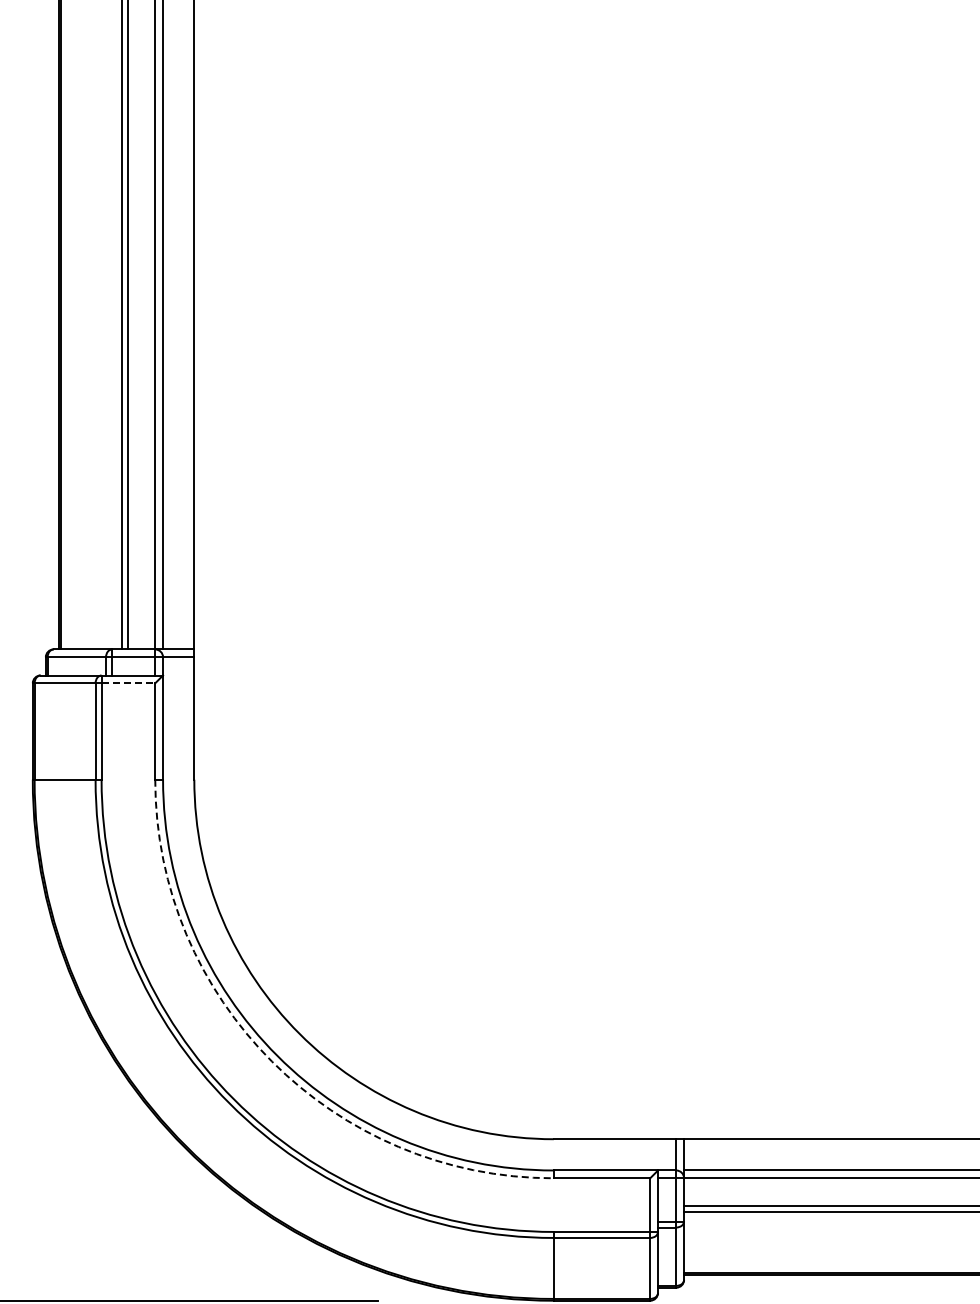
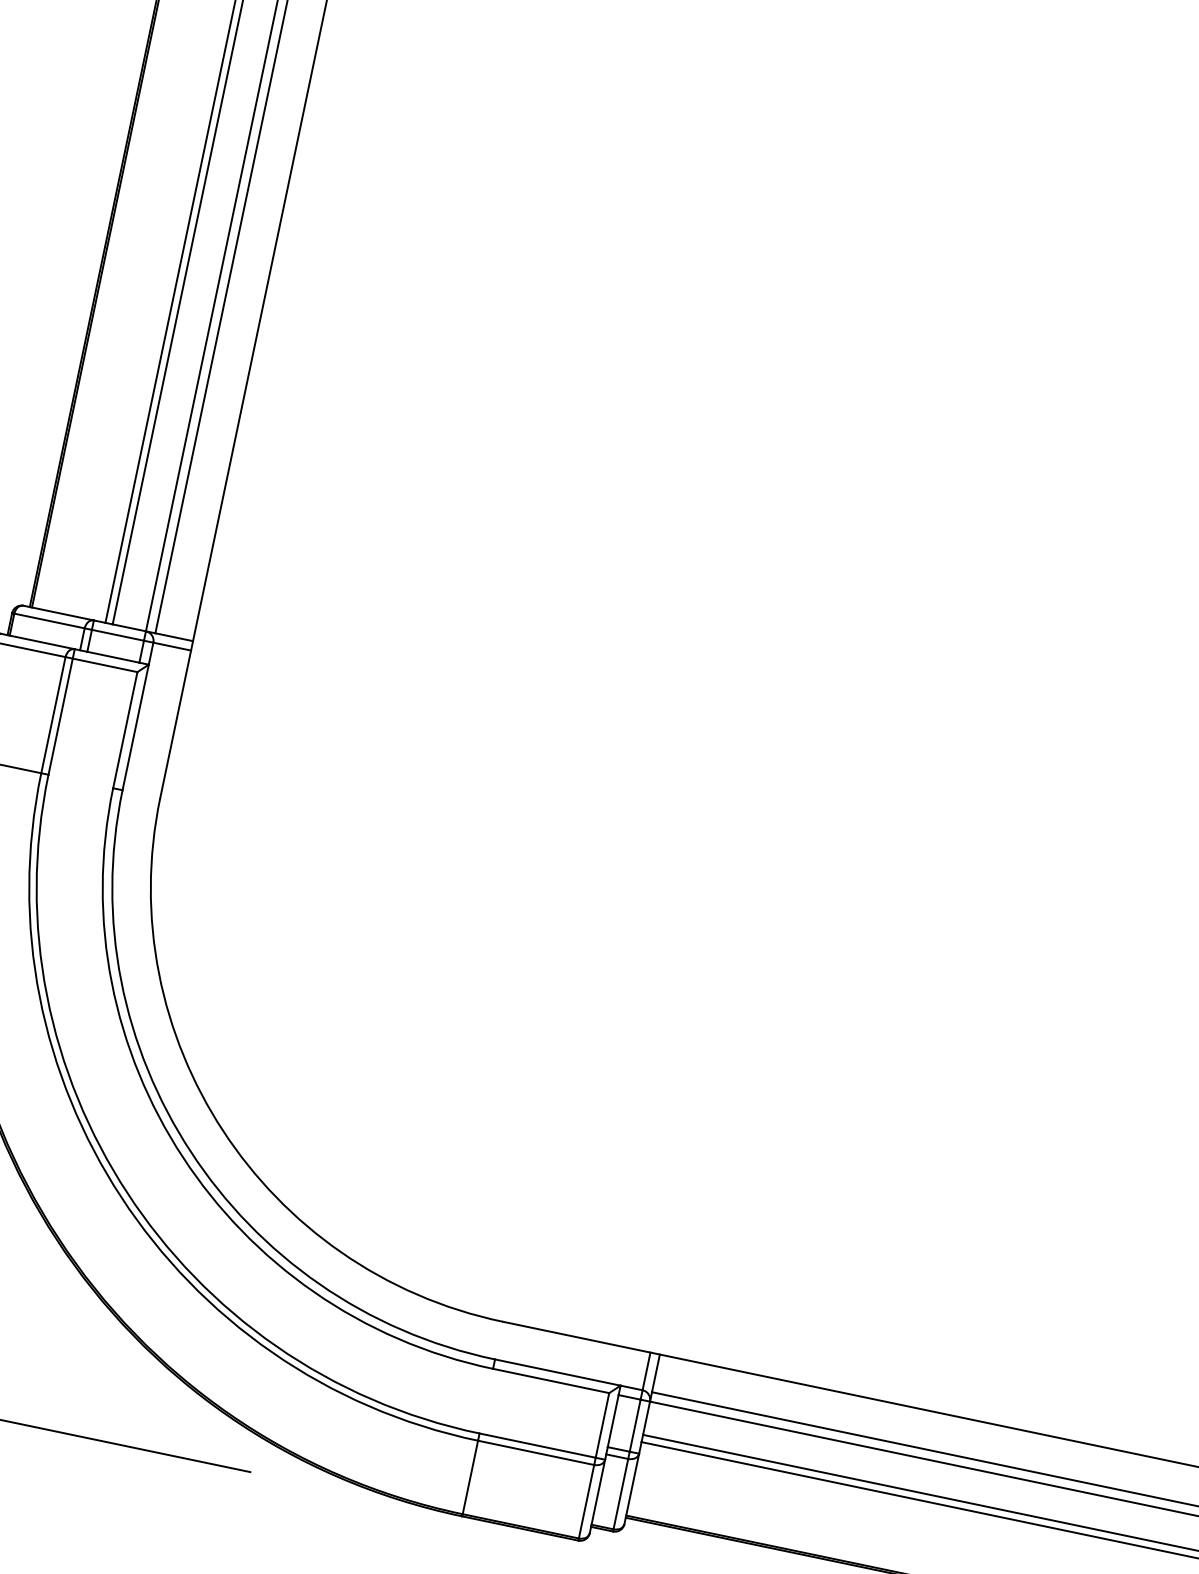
line: (128, 683) -> (105, 665), dashed -> solid
arc: (272, 1061) -> (183, 1157), dashed -> solid

